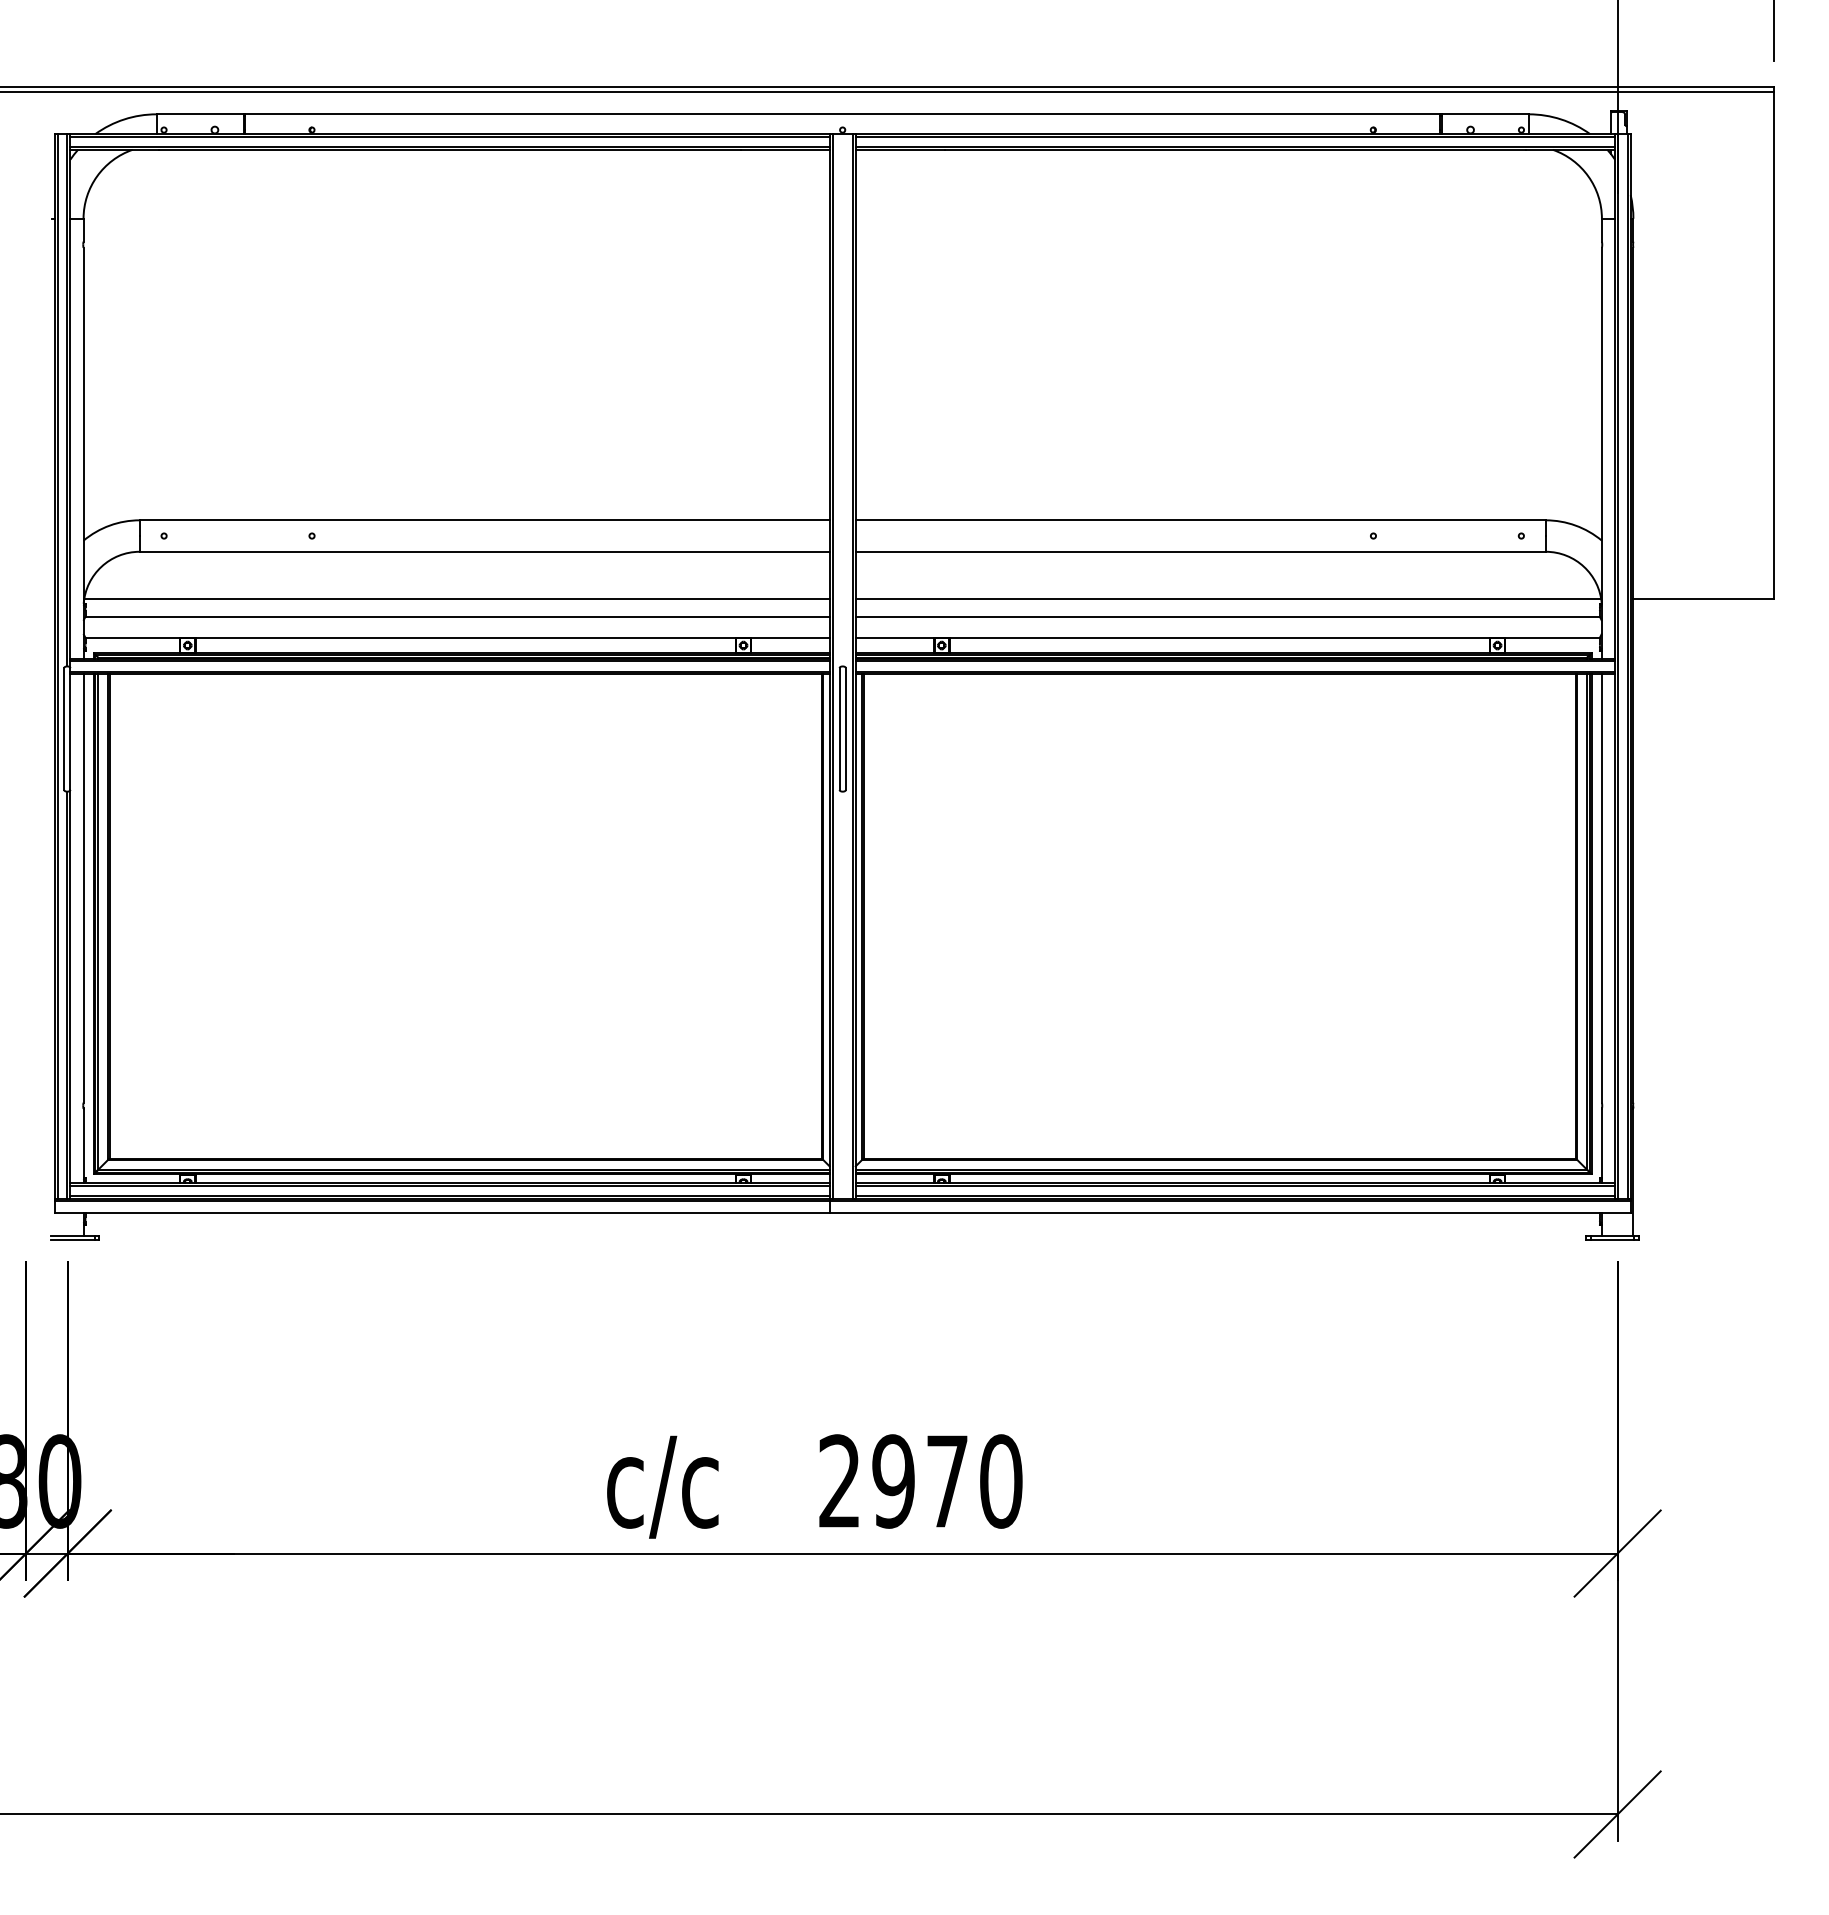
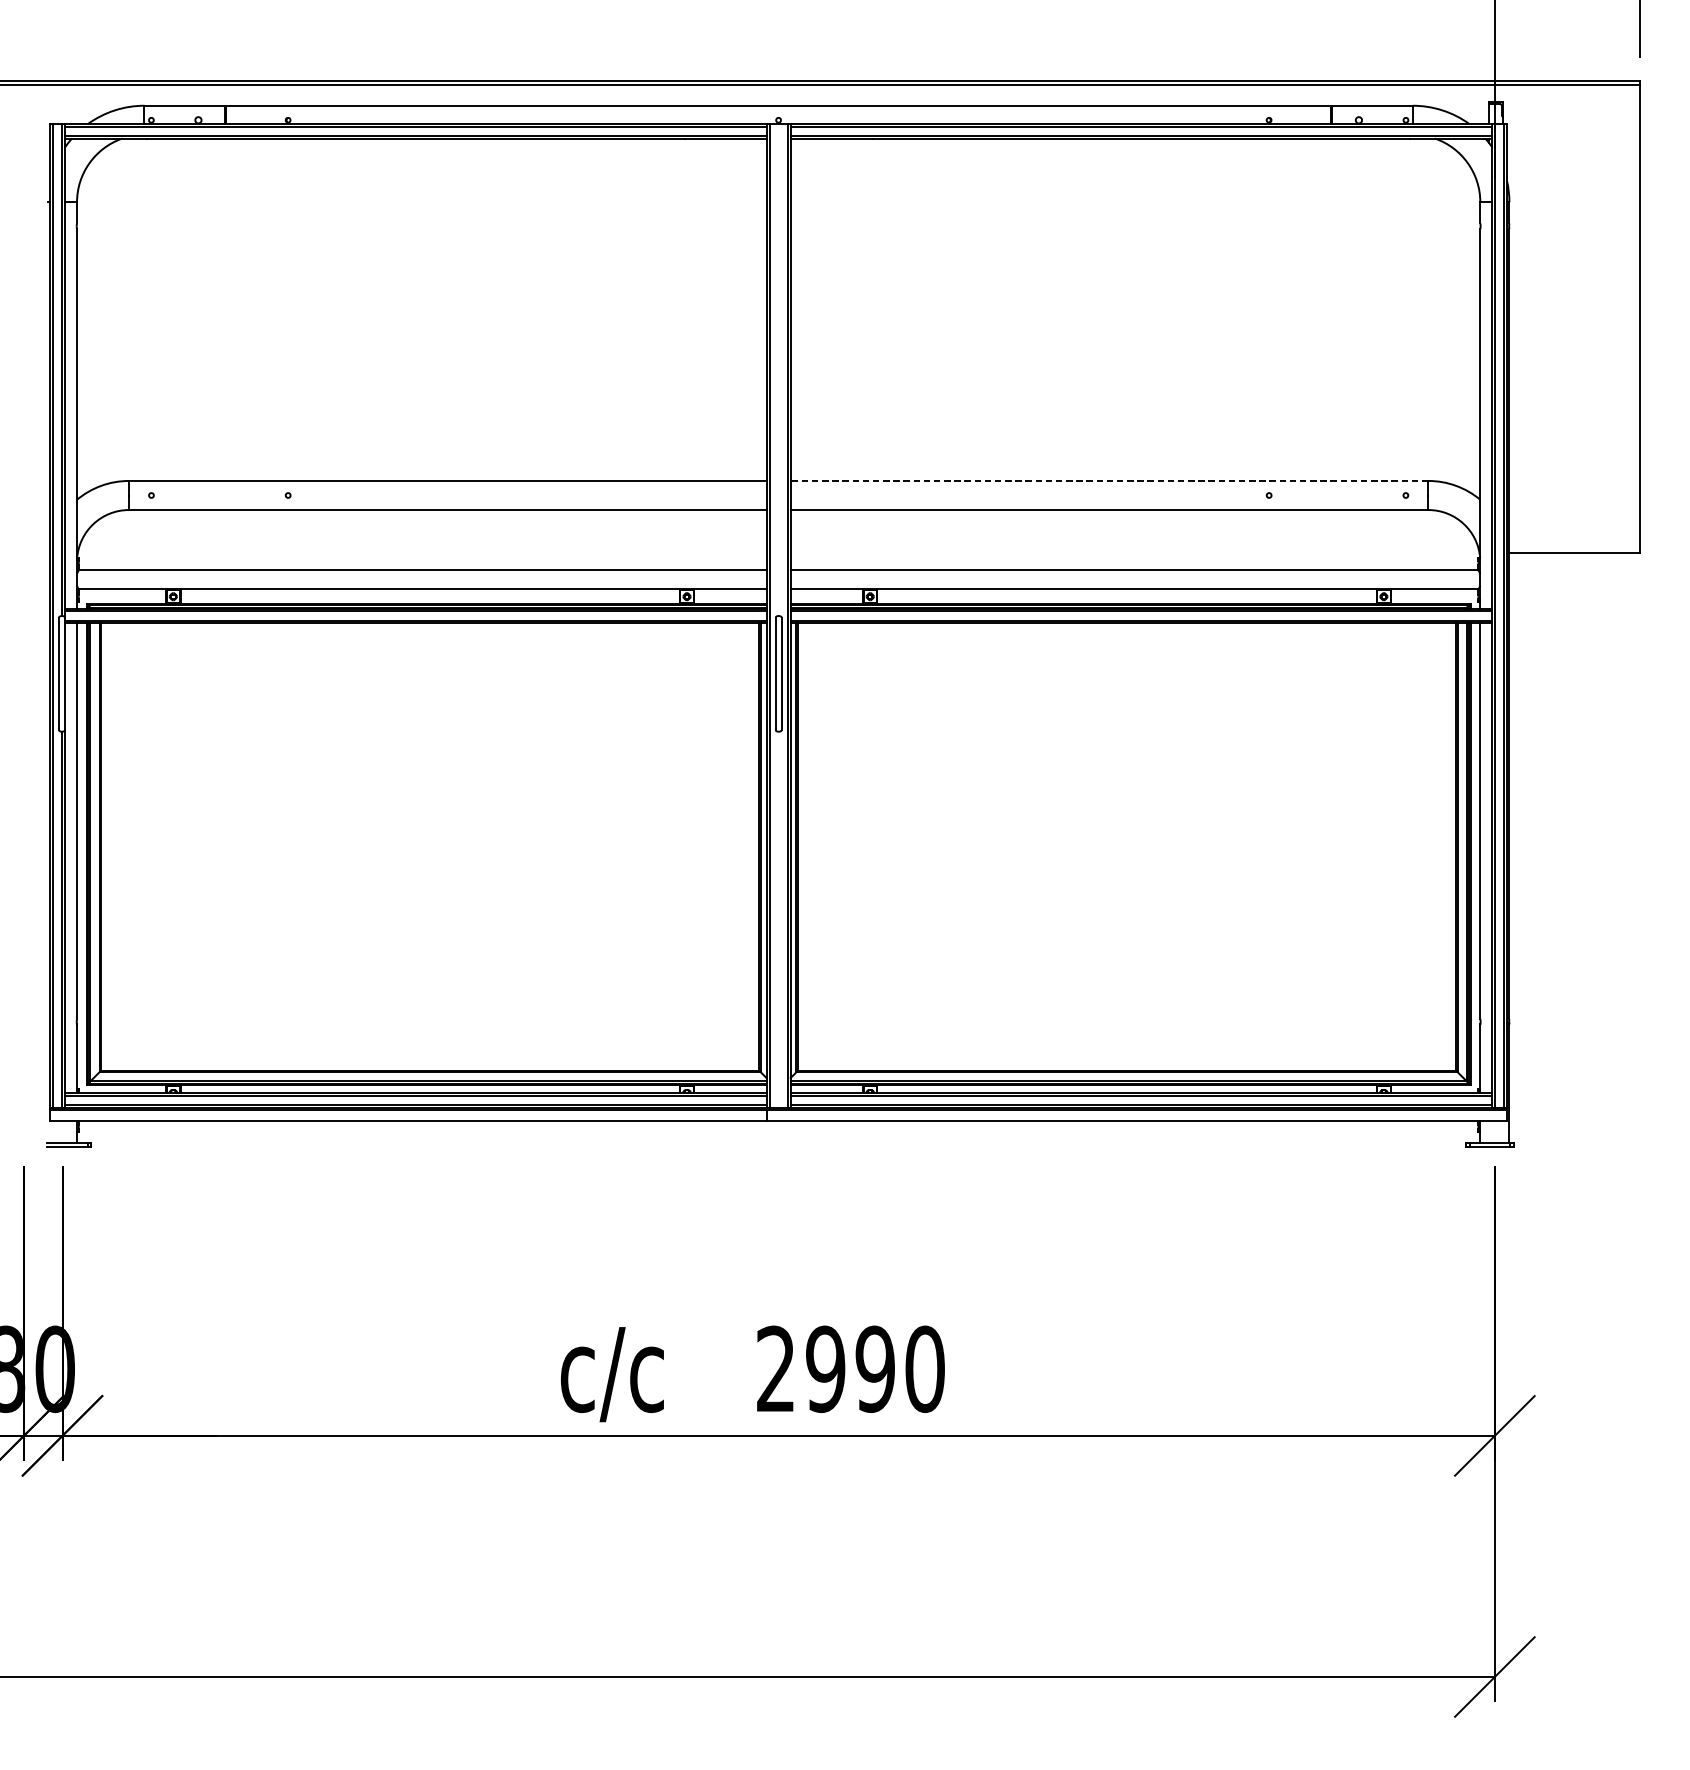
line: (1200, 520) -> (1109, 481), solid -> dashed
line: (456, 598) -> (421, 553), removed
line: (1228, 598) -> (1135, 553), removed
text: (947, 1481) -> (875, 1369), 2970 -> 2990

